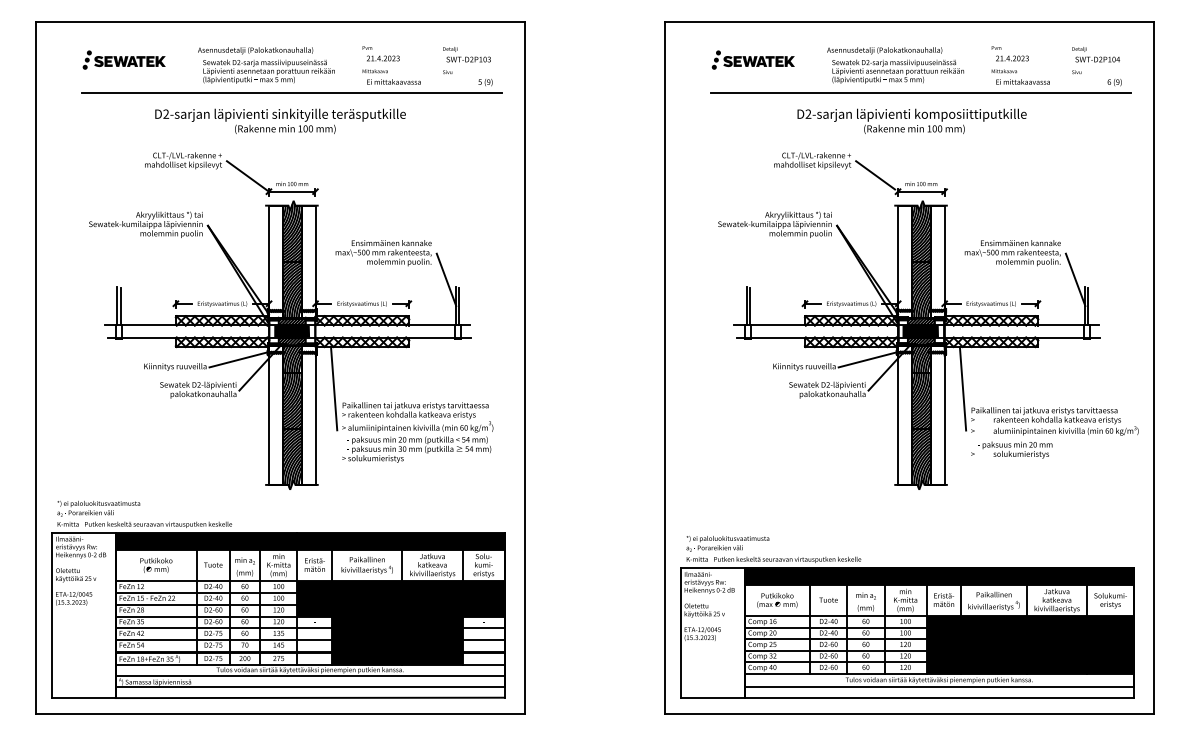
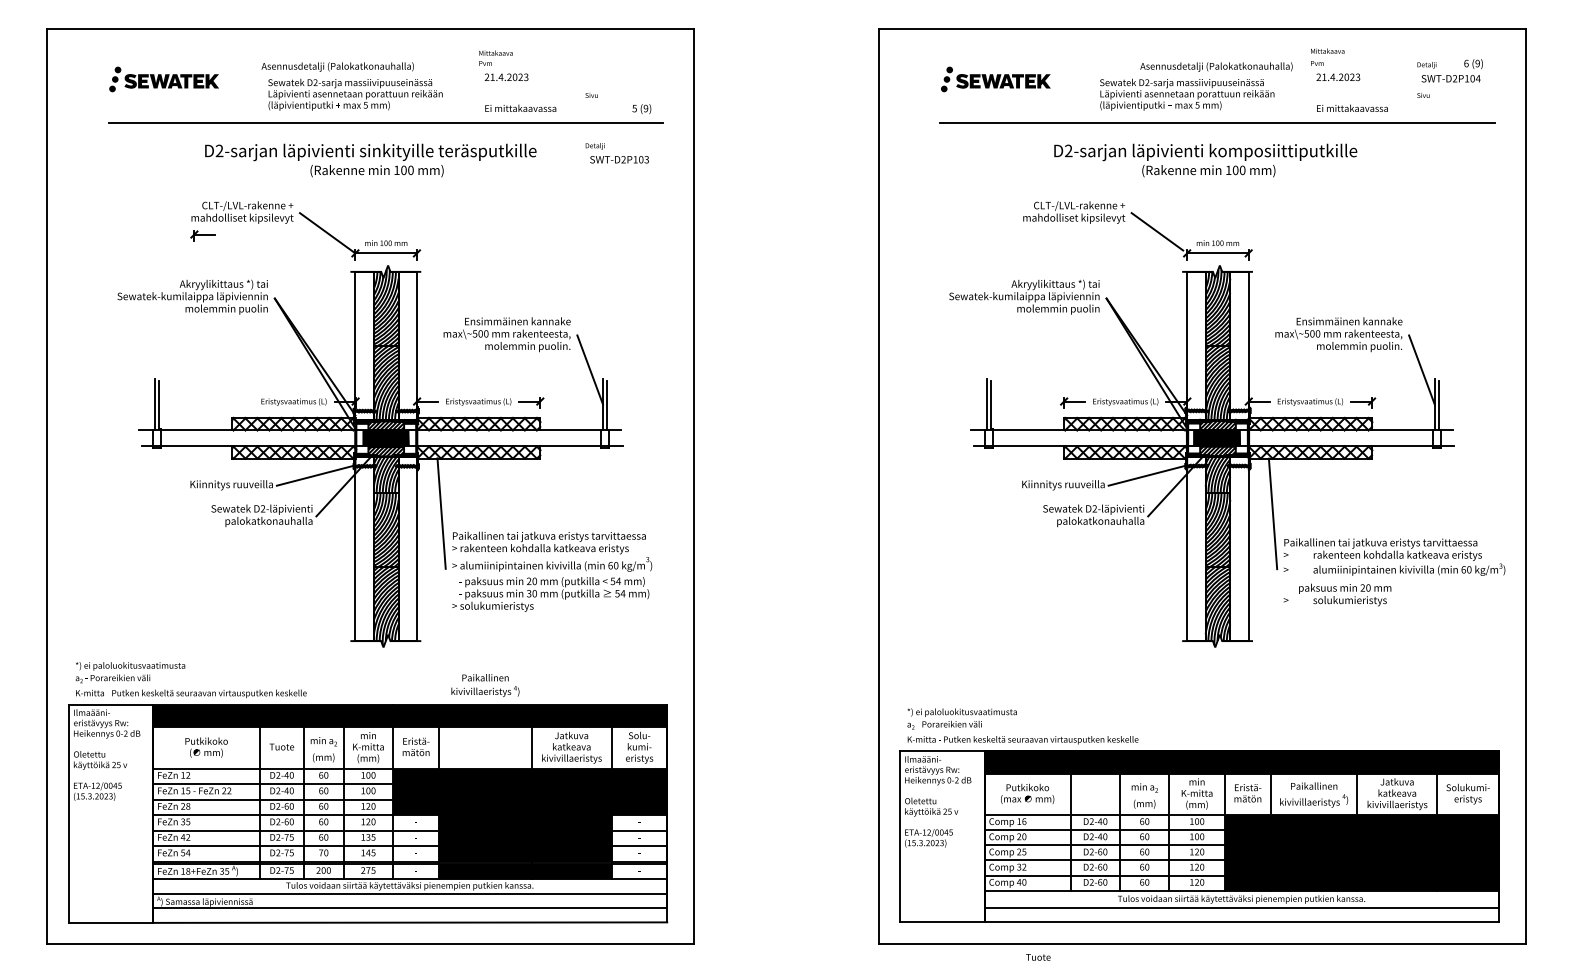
text: (884, 50) -> (1216, 66), moved
text: (466, 54) -> (616, 153), moved
text: (374, 70) -> (495, 52), moved
text: (1004, 70) -> (1327, 50), moved
text: (1114, 82) -> (1473, 63), moved
part: (182, 304) -> (202, 235), moved
text: (367, 565) -> (485, 685), moved
text: (828, 600) -> (1038, 957), moved

